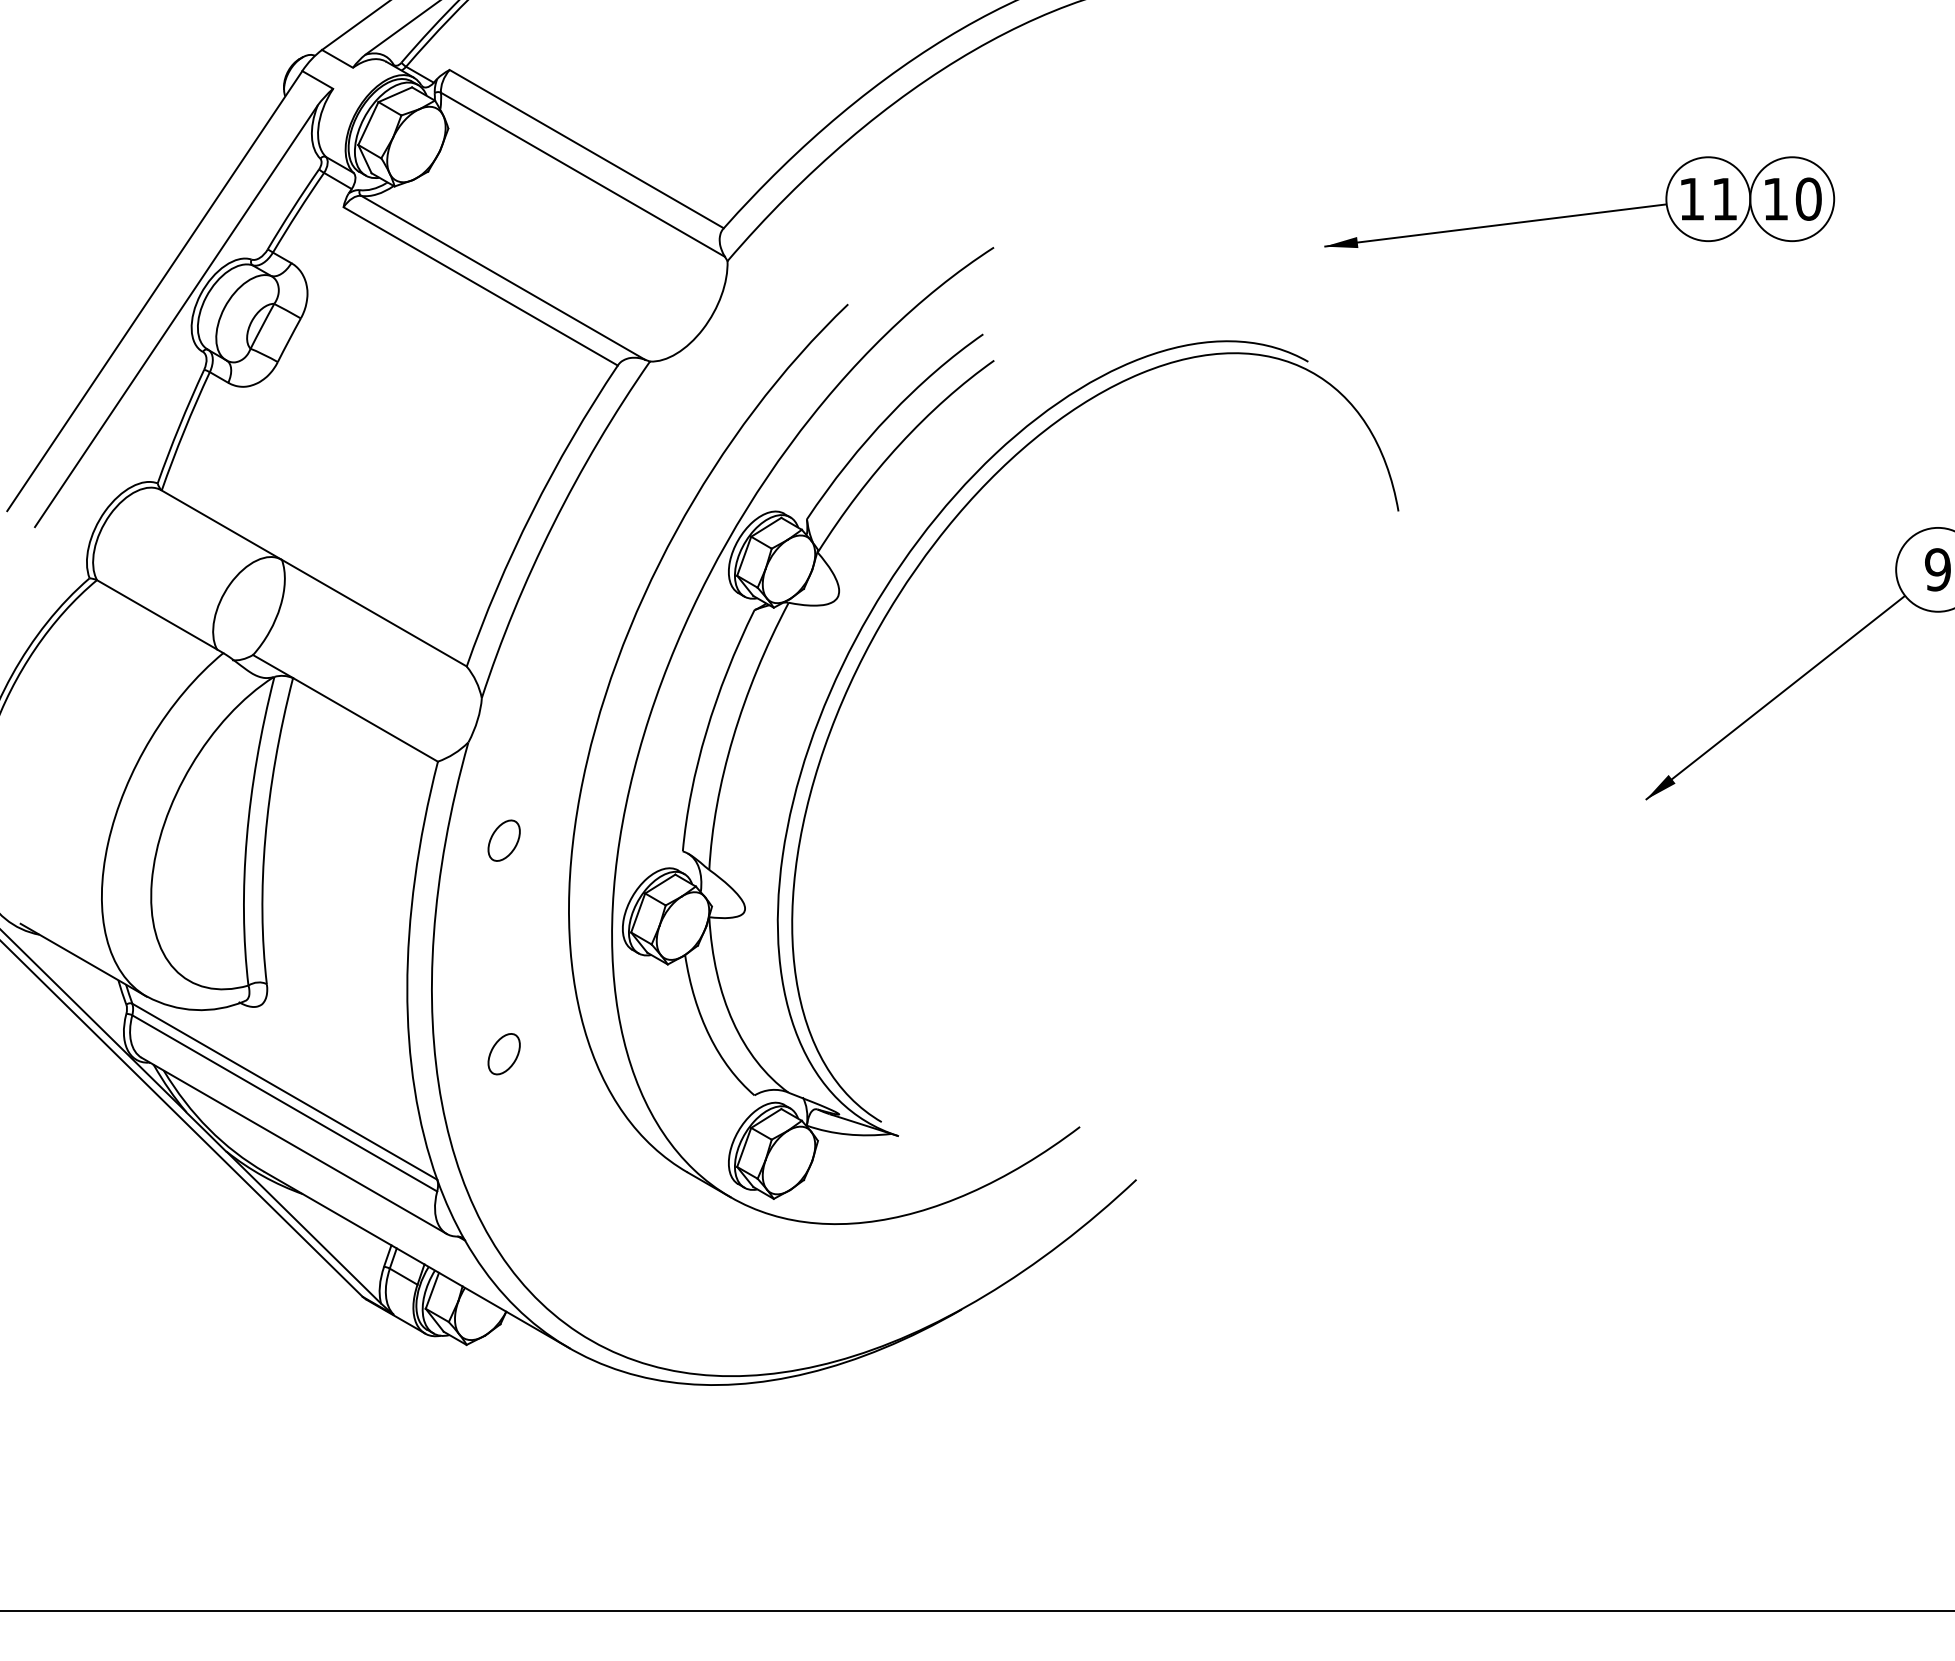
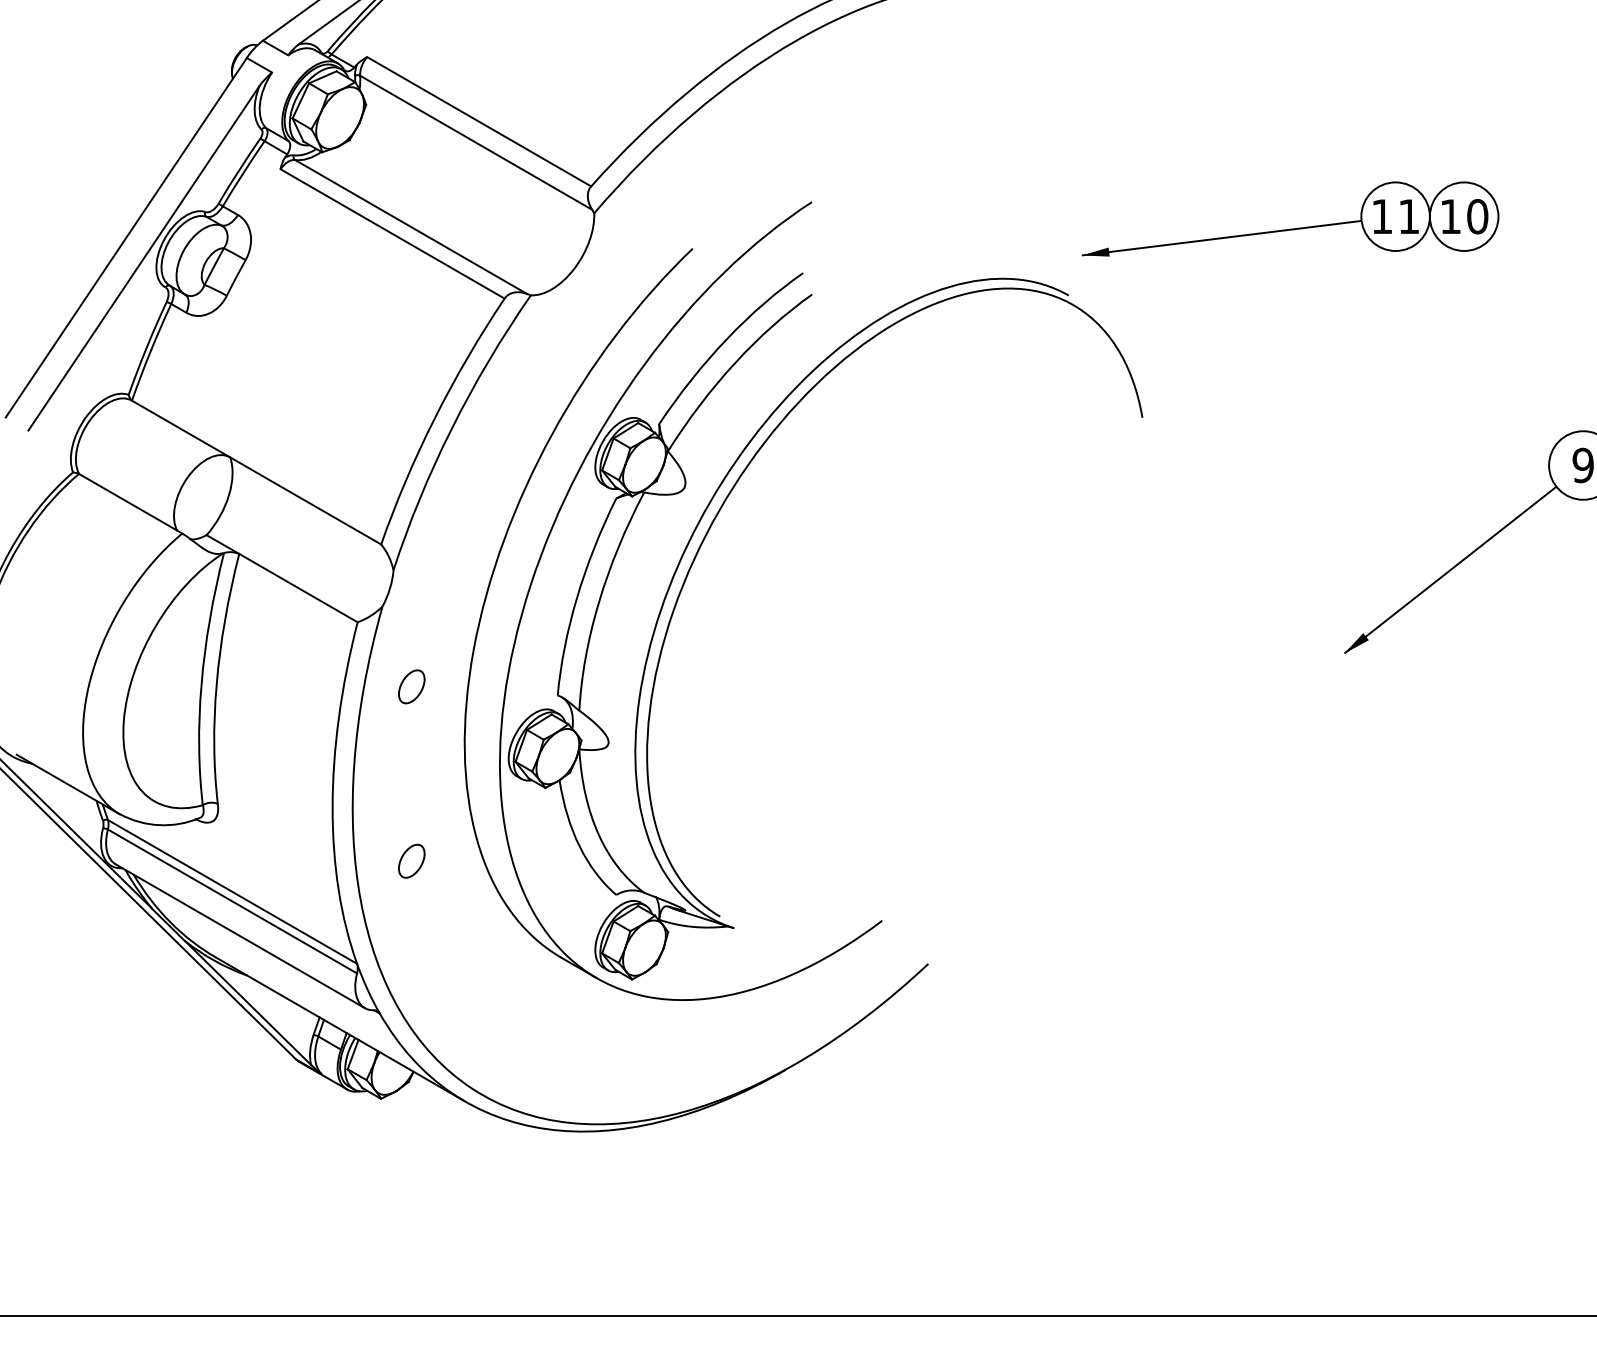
part: (1579, 213) -> (1290, 228), moved

